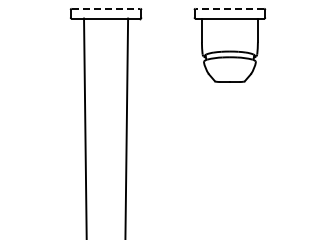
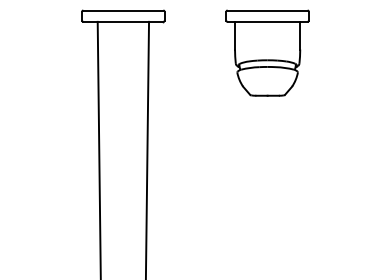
line: (106, 8) -> (123, 10), dashed -> solid
line: (229, 8) -> (267, 10), dashed -> solid

